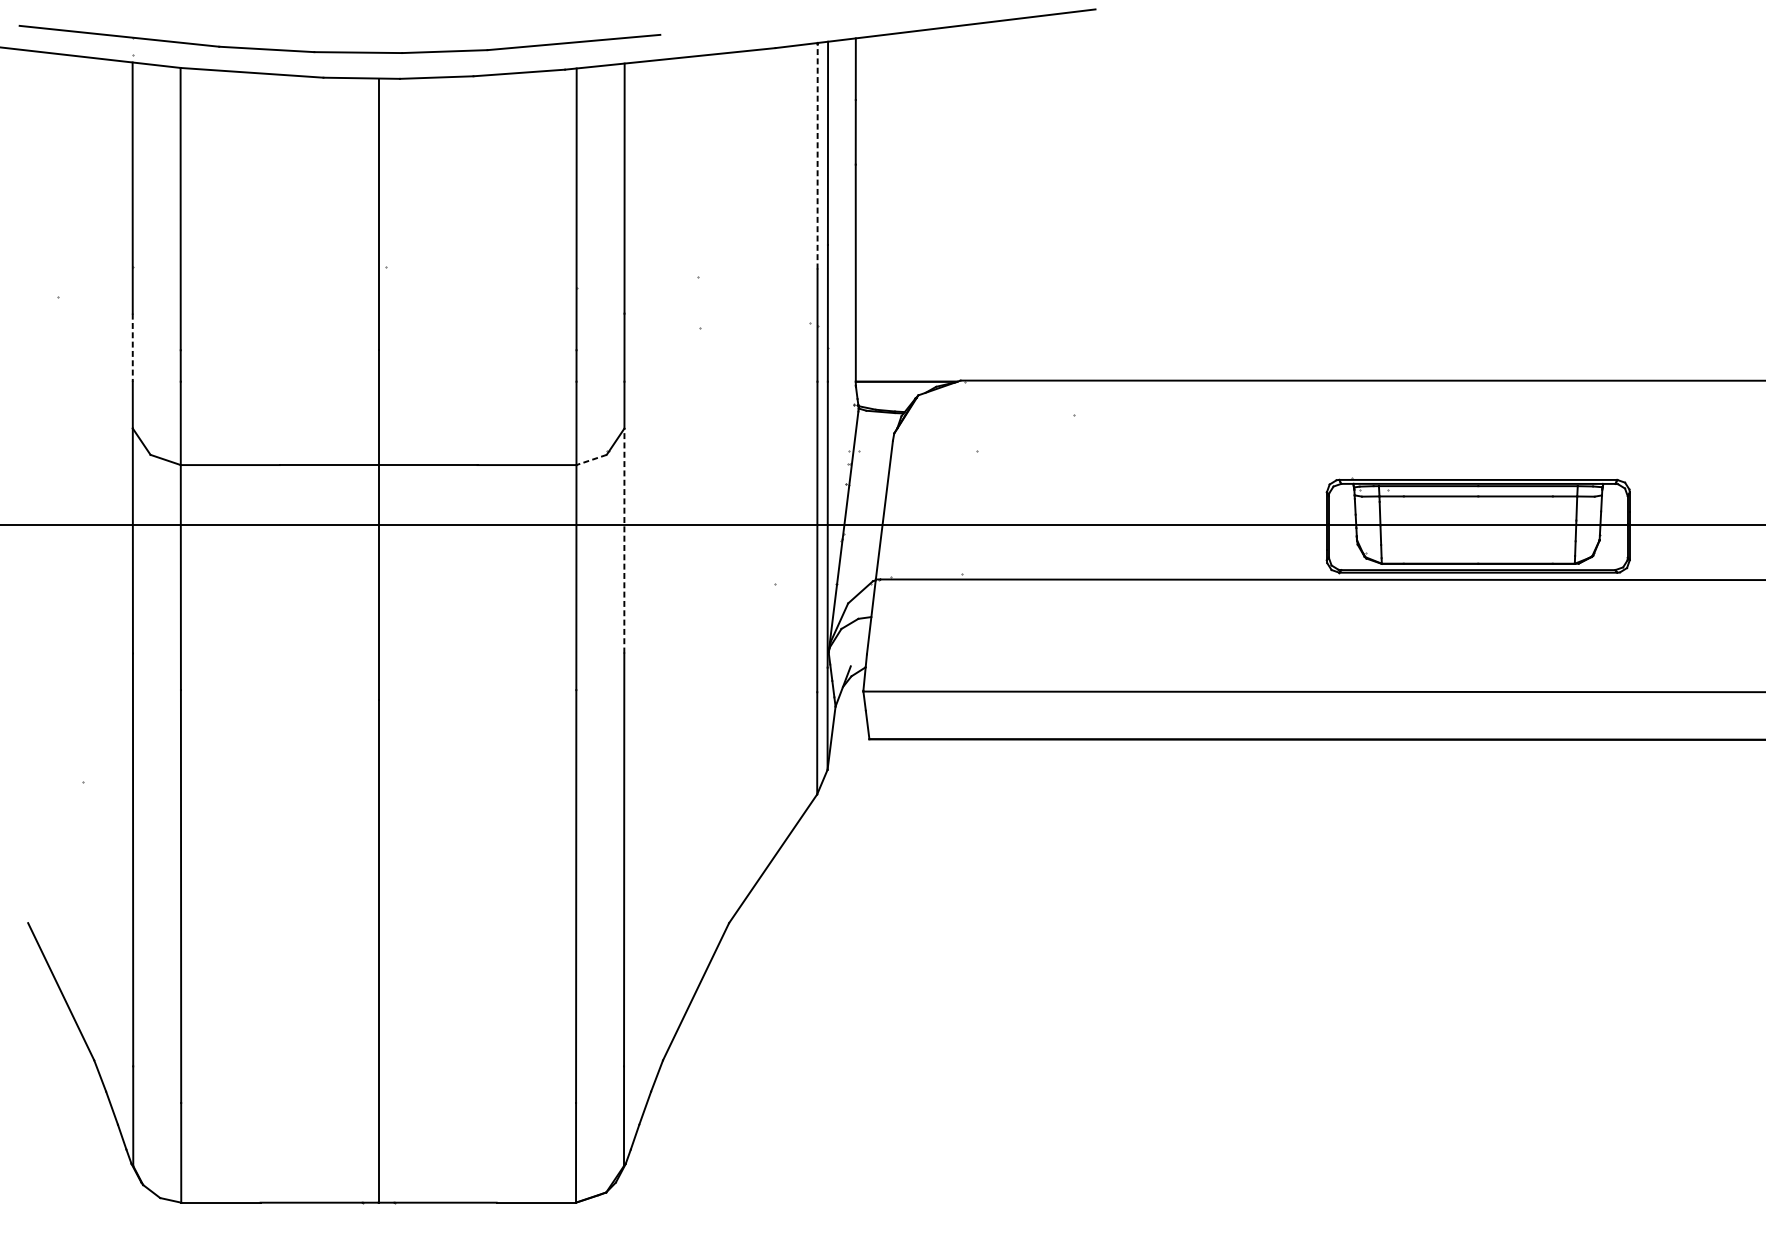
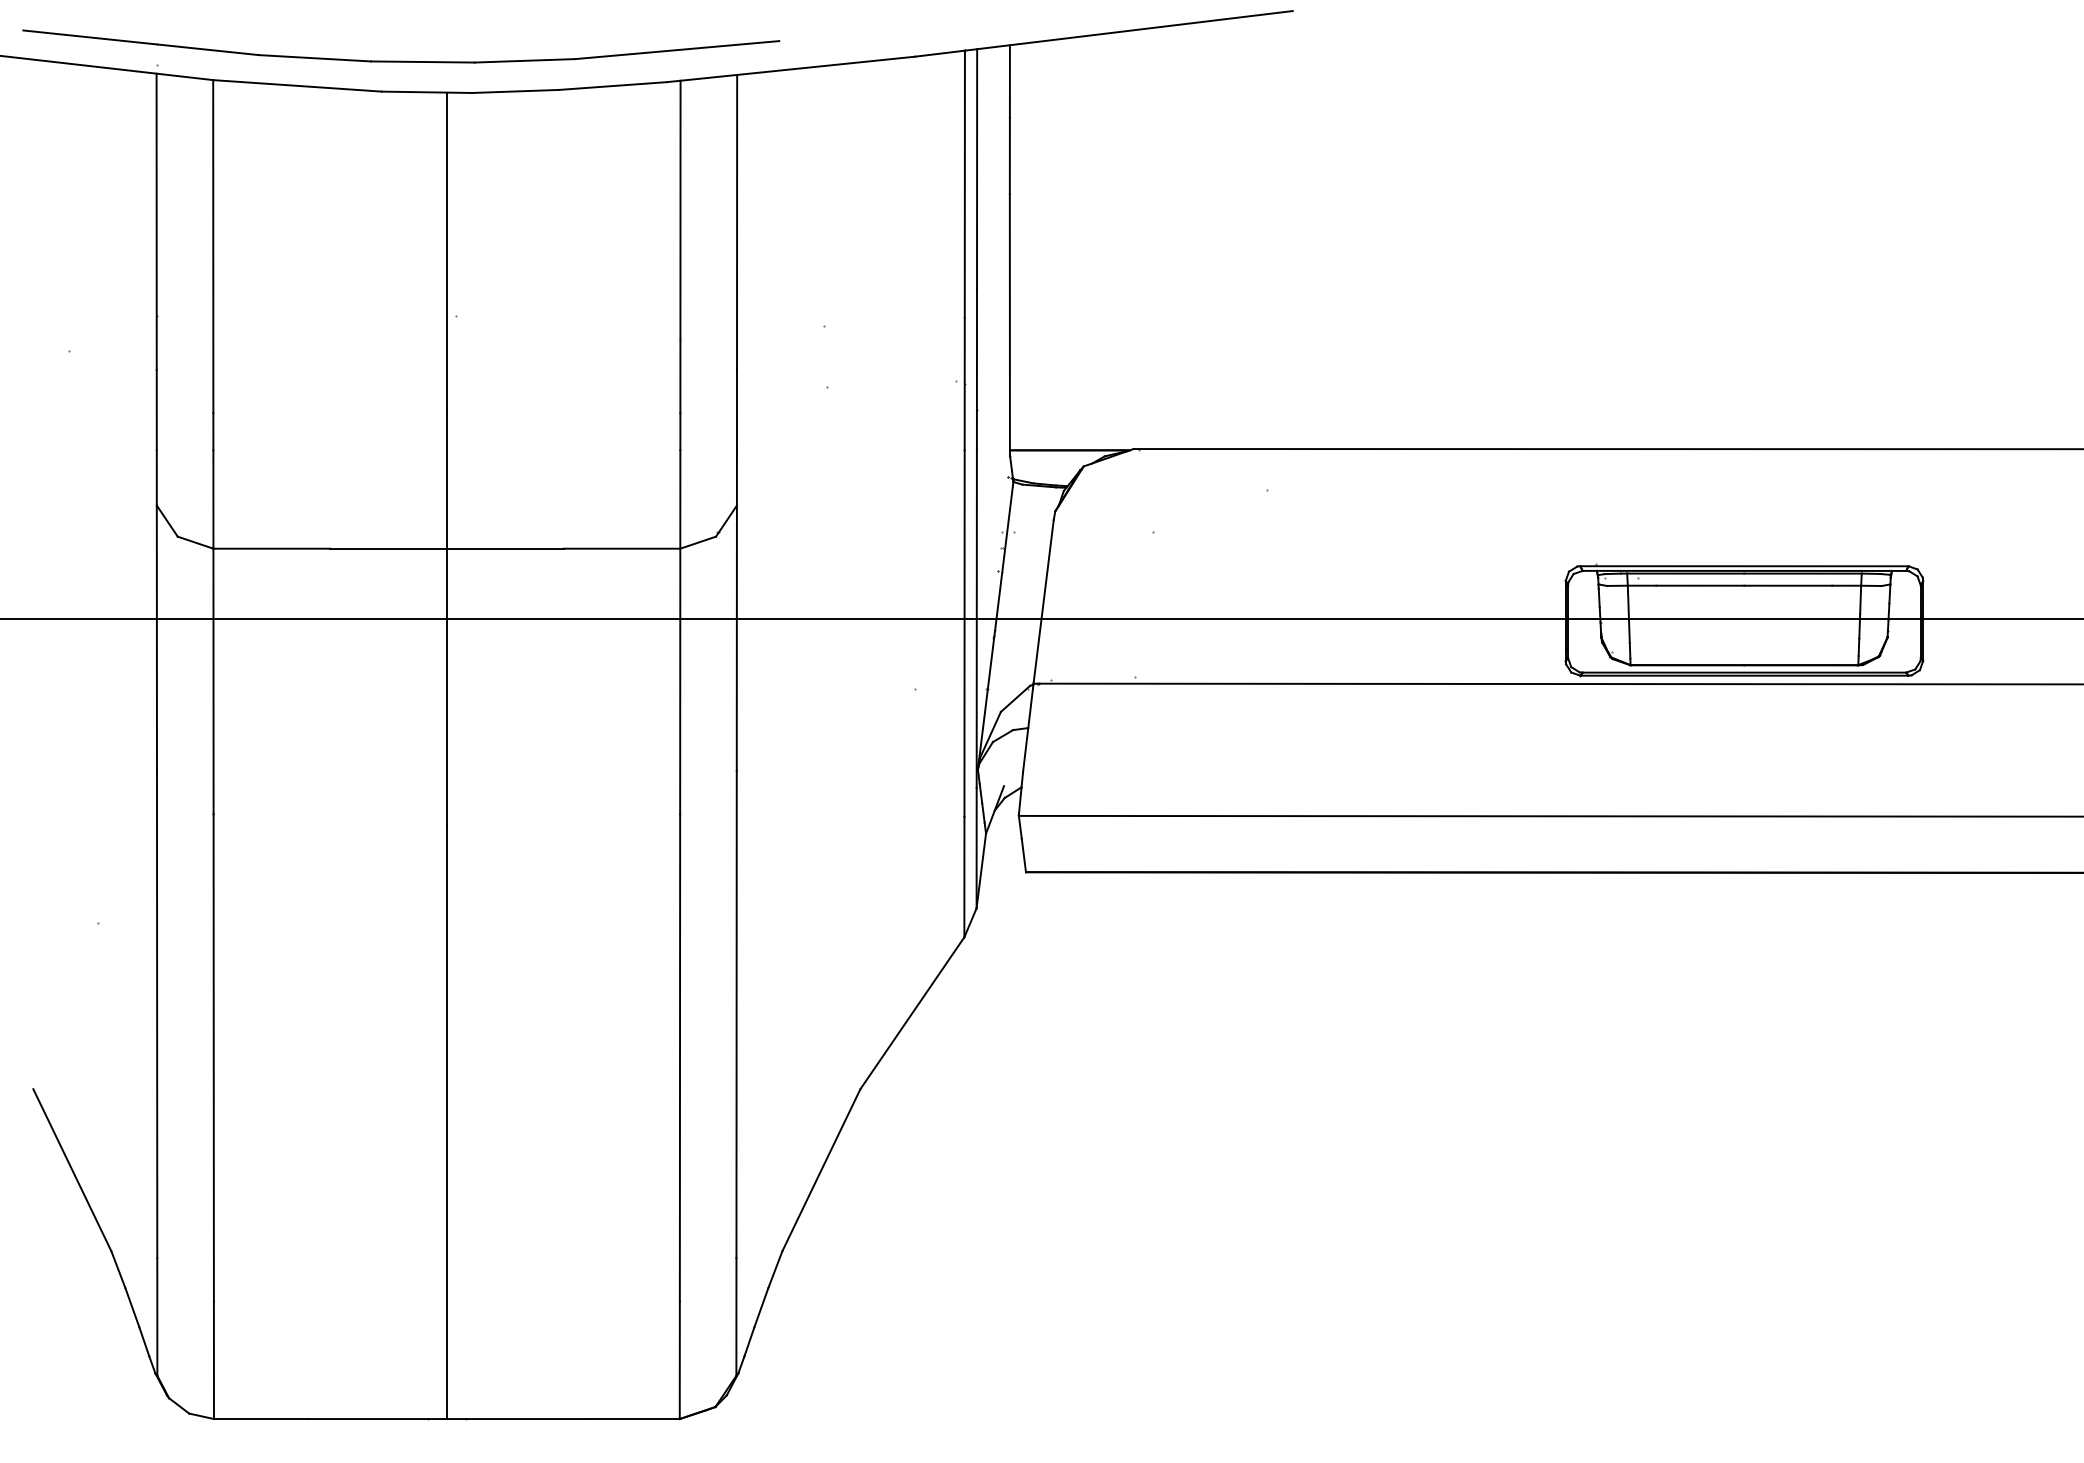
line: (817, 156) -> (964, 184), dashed -> solid
line: (132, 347) -> (156, 410), dashed -> solid
line: (591, 459) -> (698, 542), dashed -> solid
line: (624, 541) -> (736, 638), dashed -> solid

